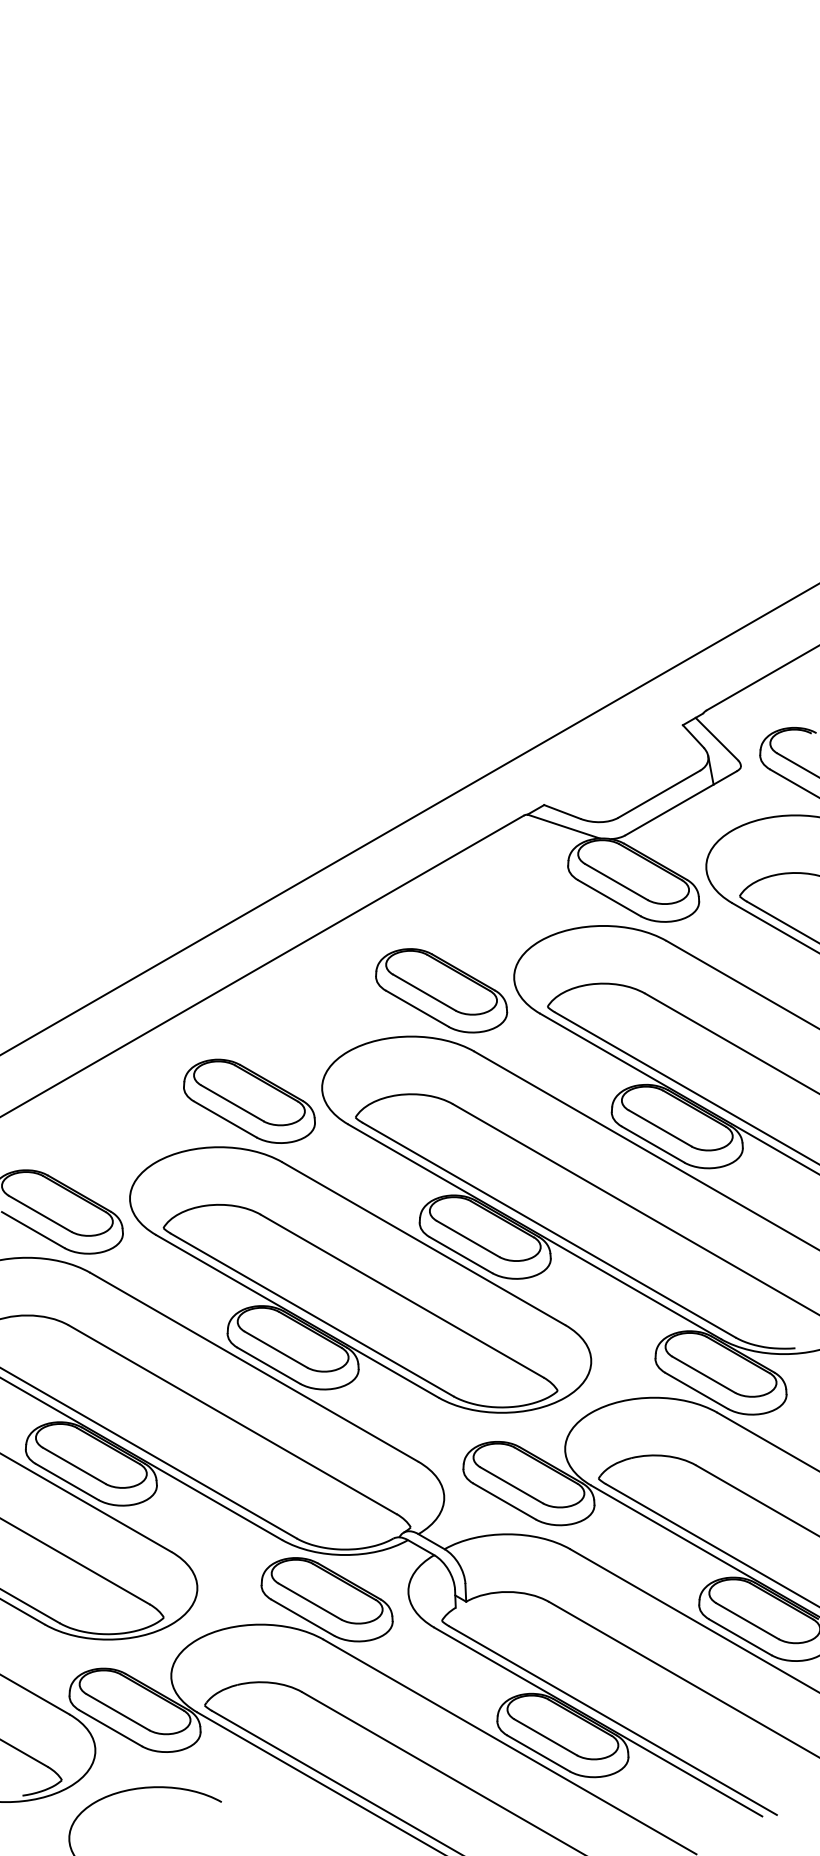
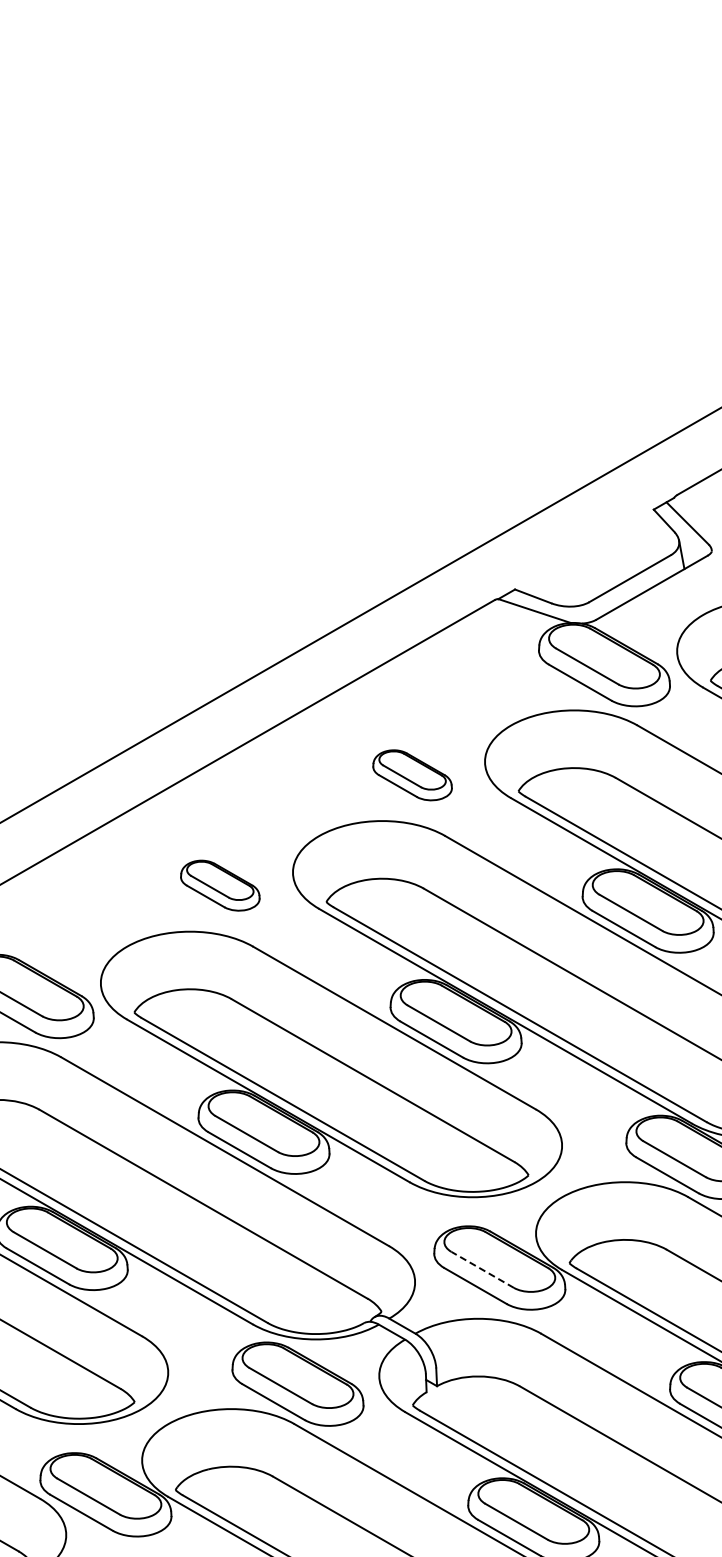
part: (441, 990) -> (412, 774), size x0.6
part: (249, 1100) -> (220, 884), size x0.6
line: (511, 1485) -> (482, 1269), solid -> dashed

